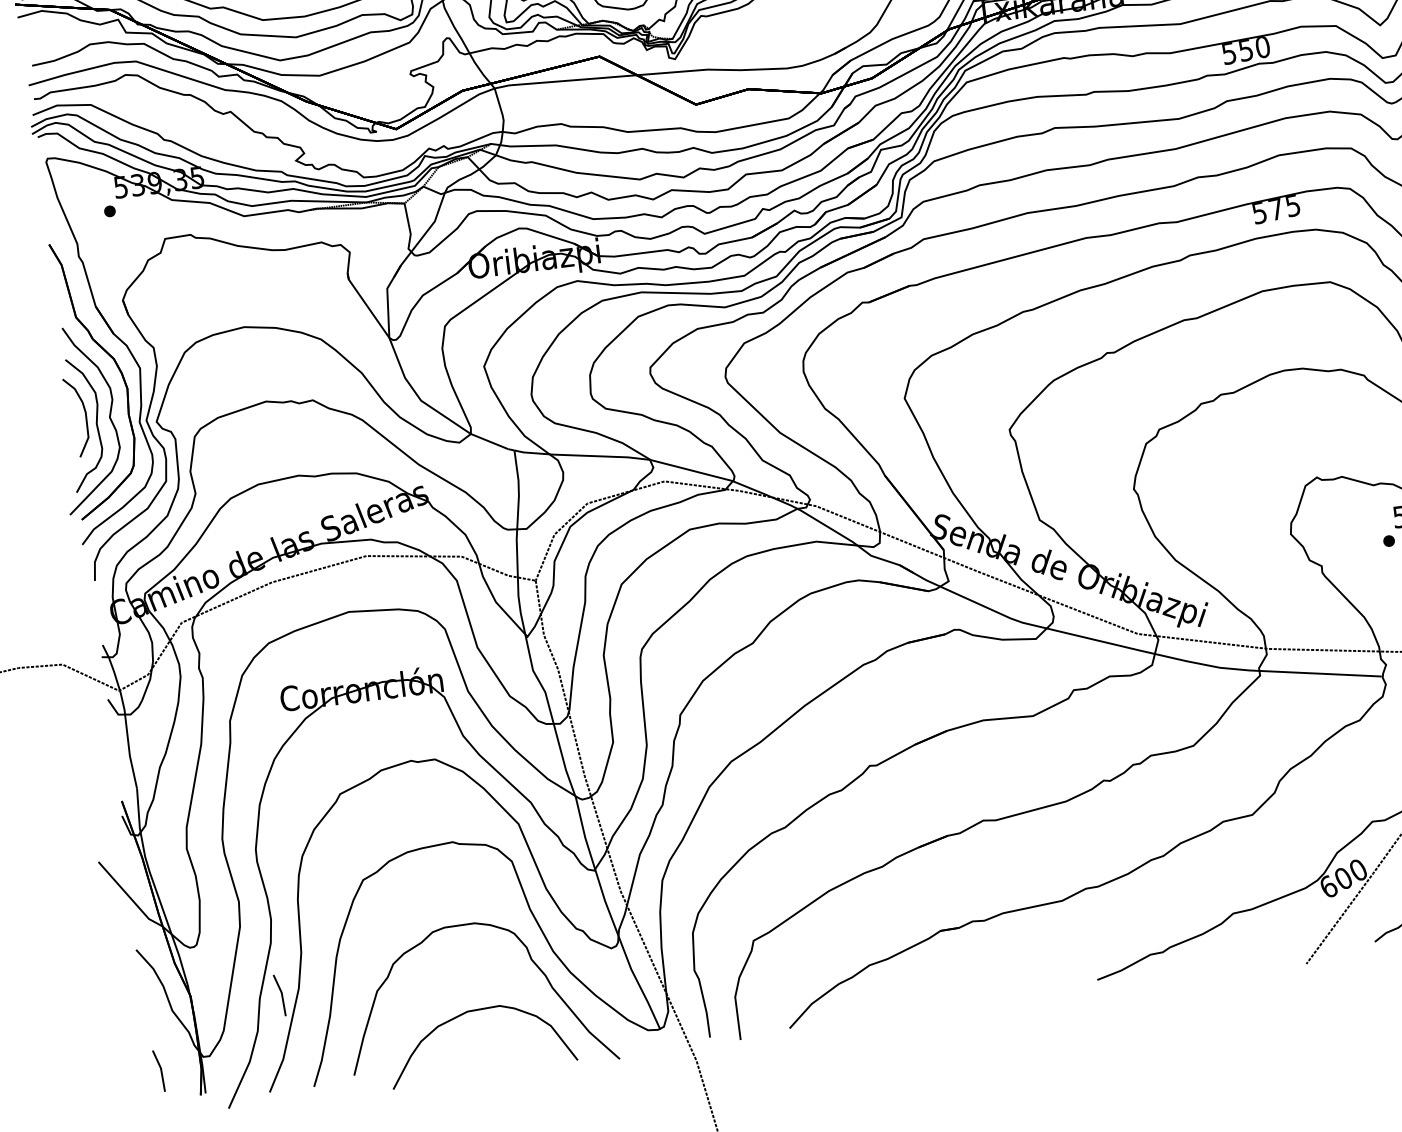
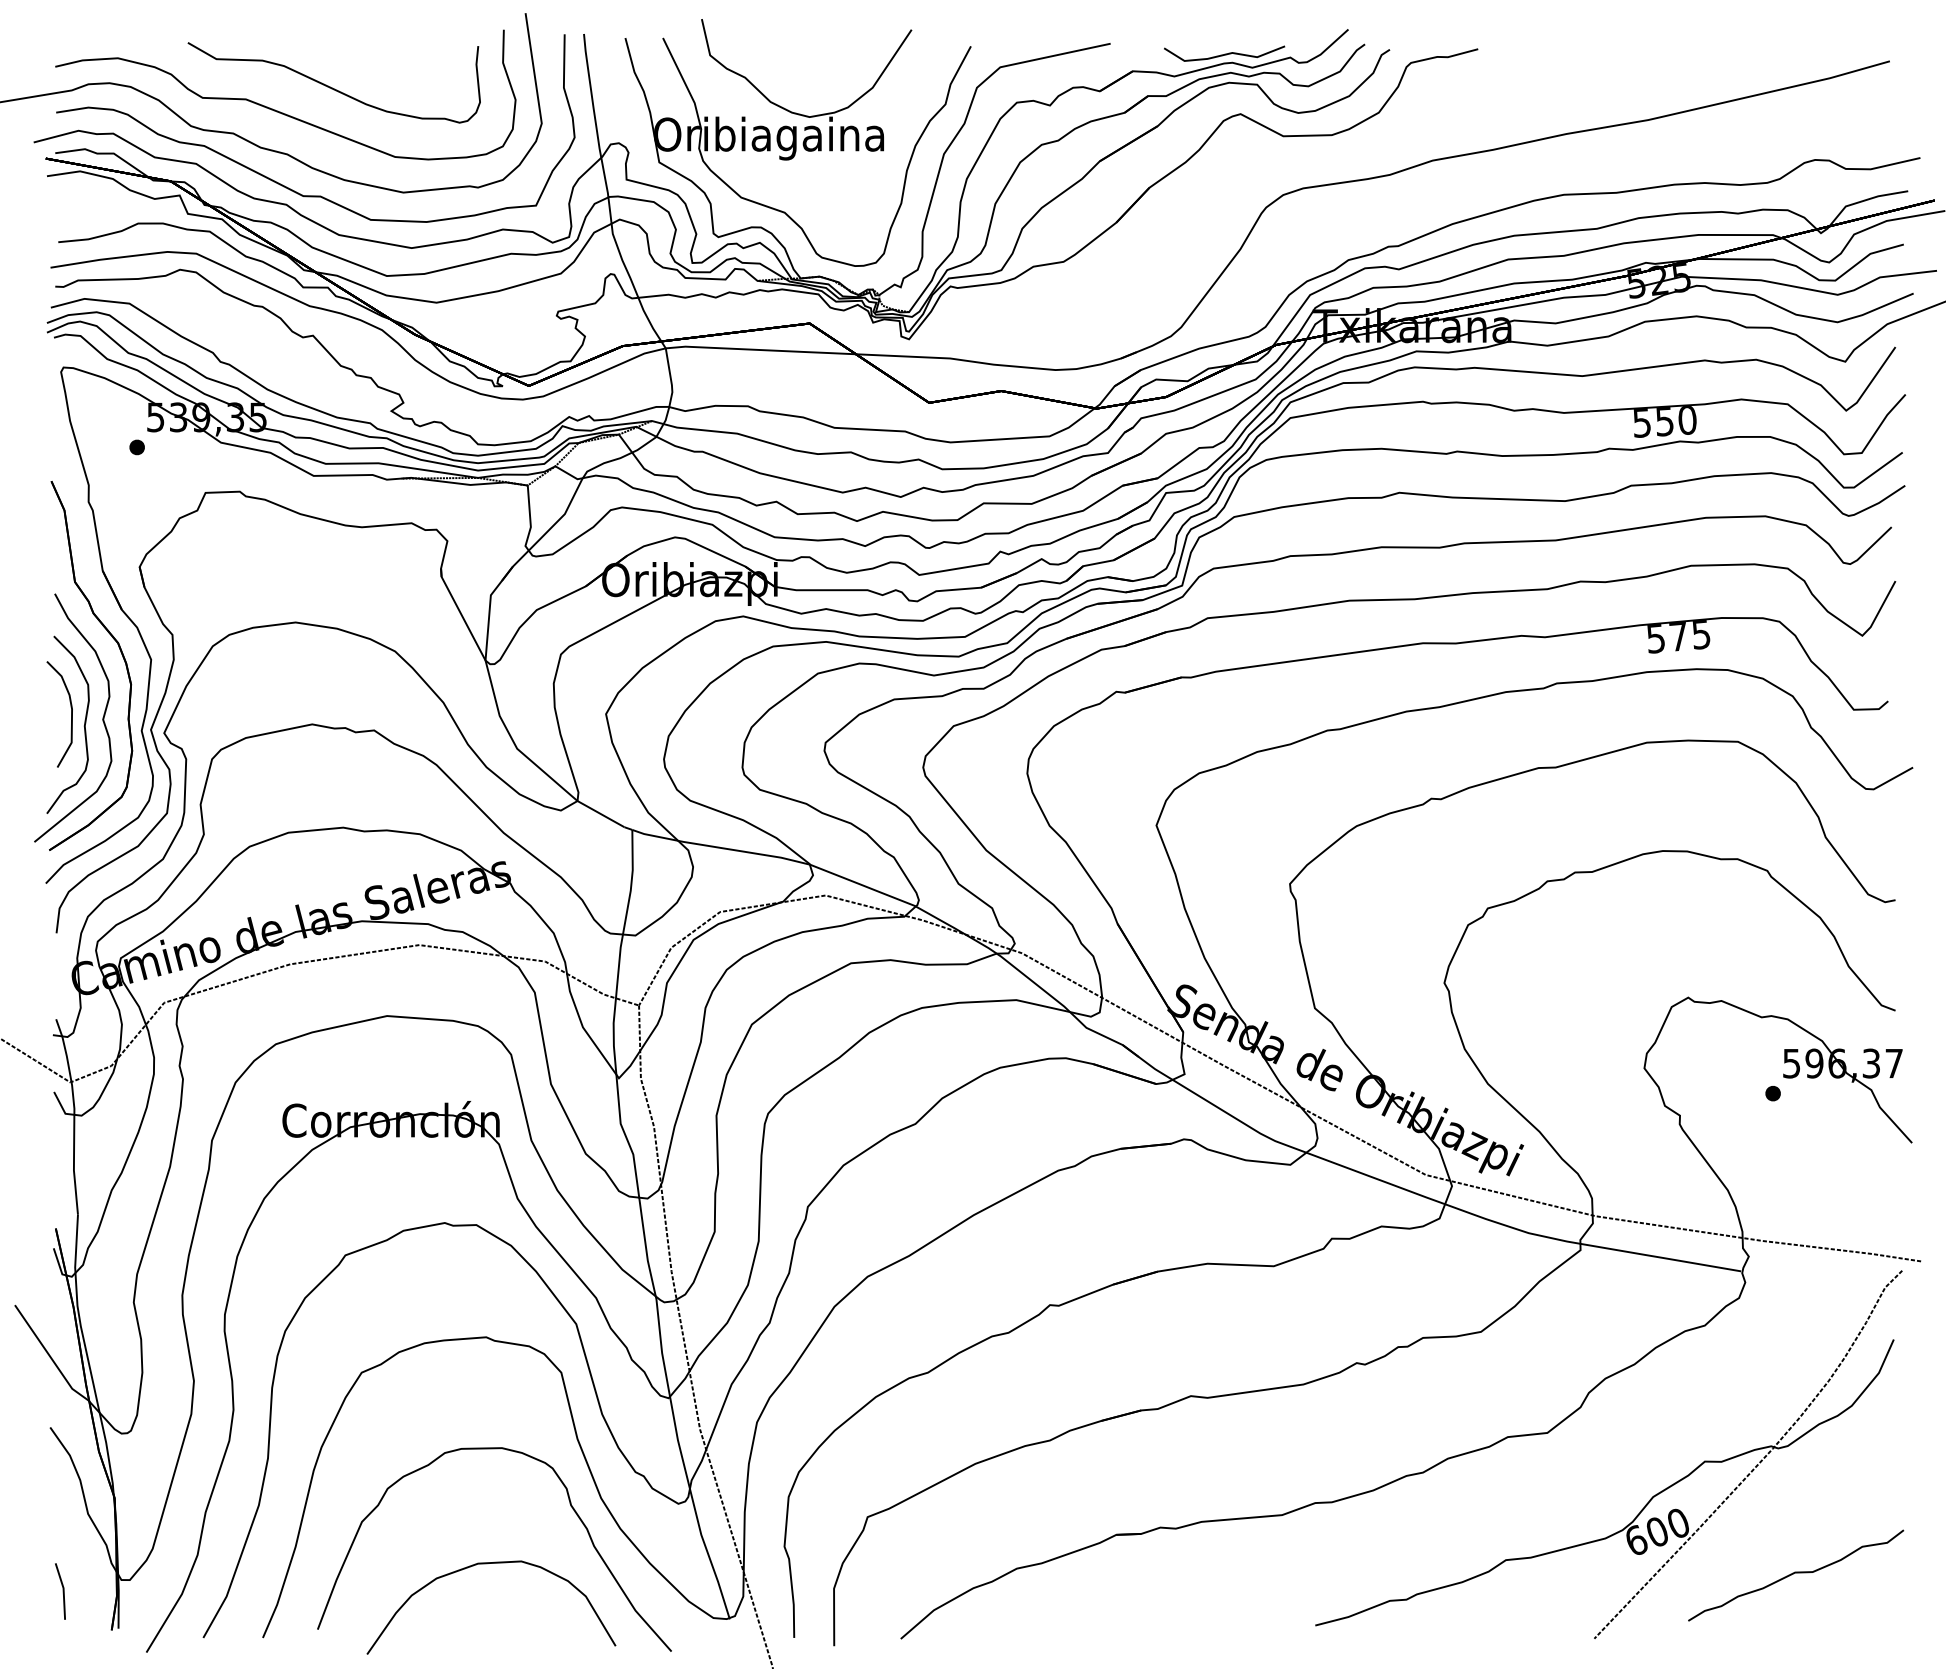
line: (281, 995) -> (234, 1511), removed

